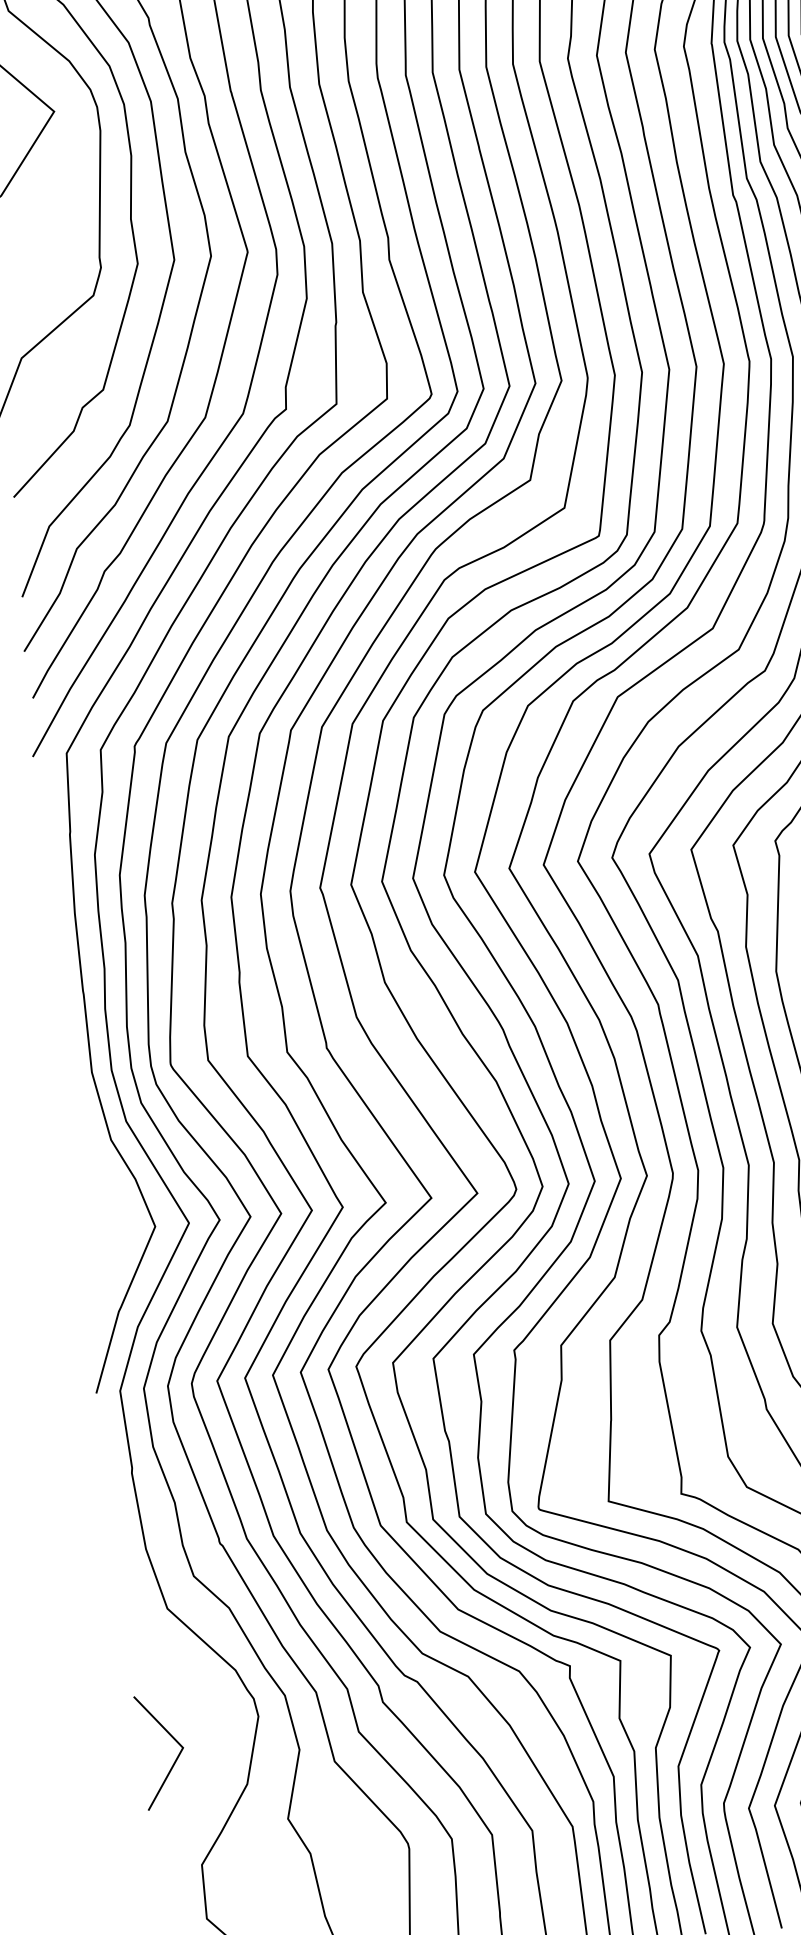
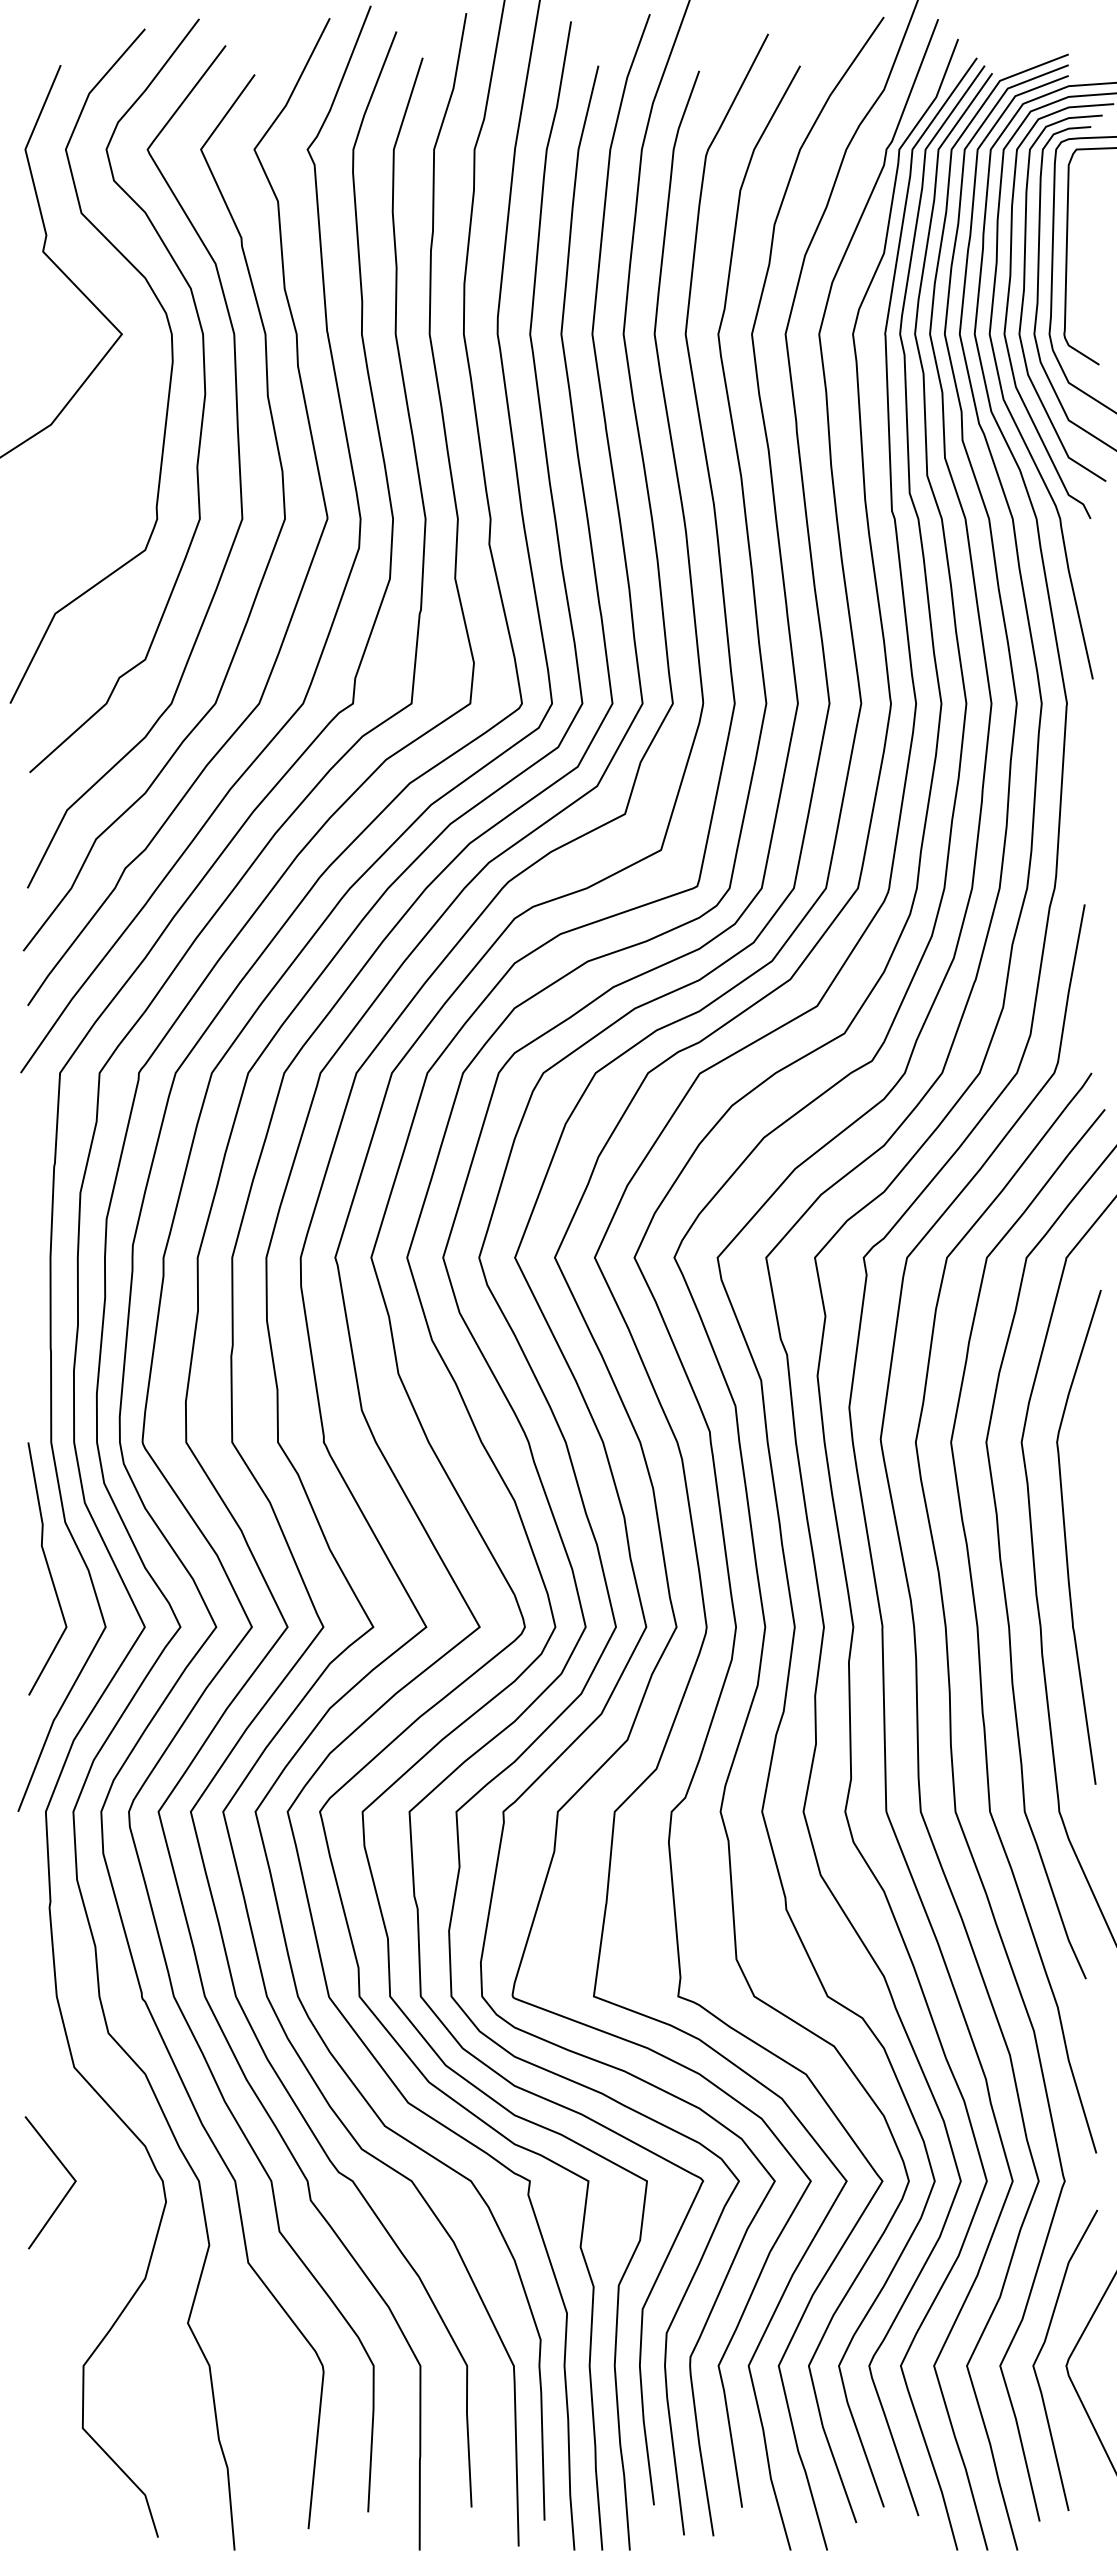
line: (99, 1181) -> (47, 1568), added
line: (176, 1758) -> (66, 2192), moved

